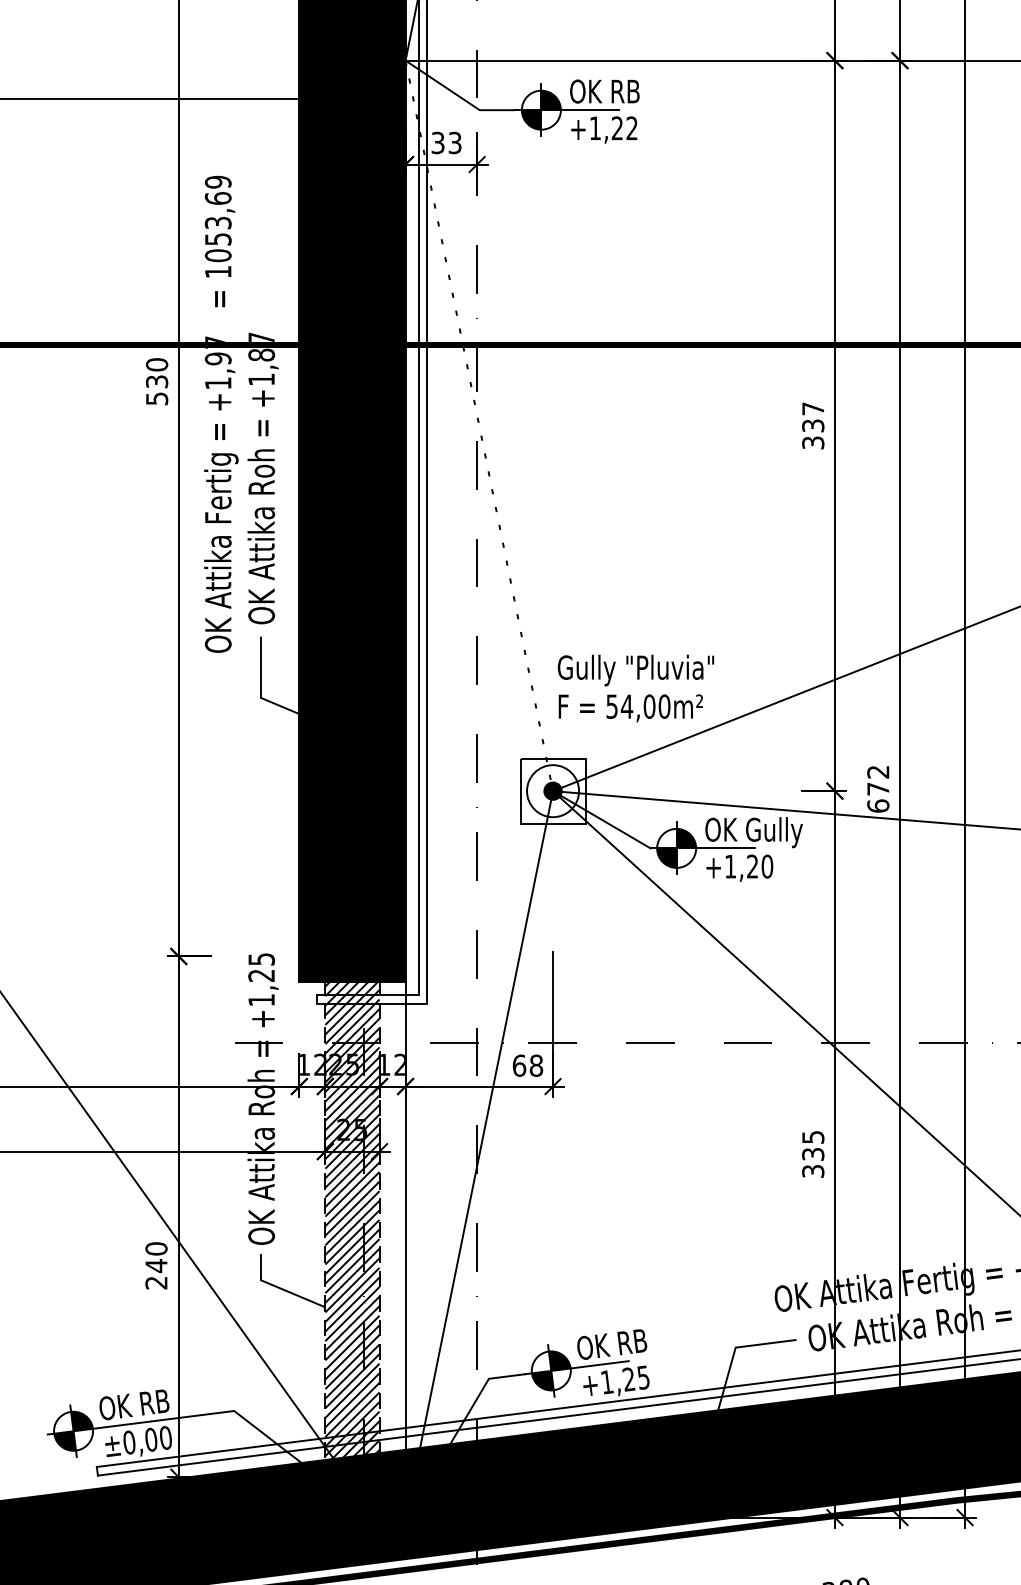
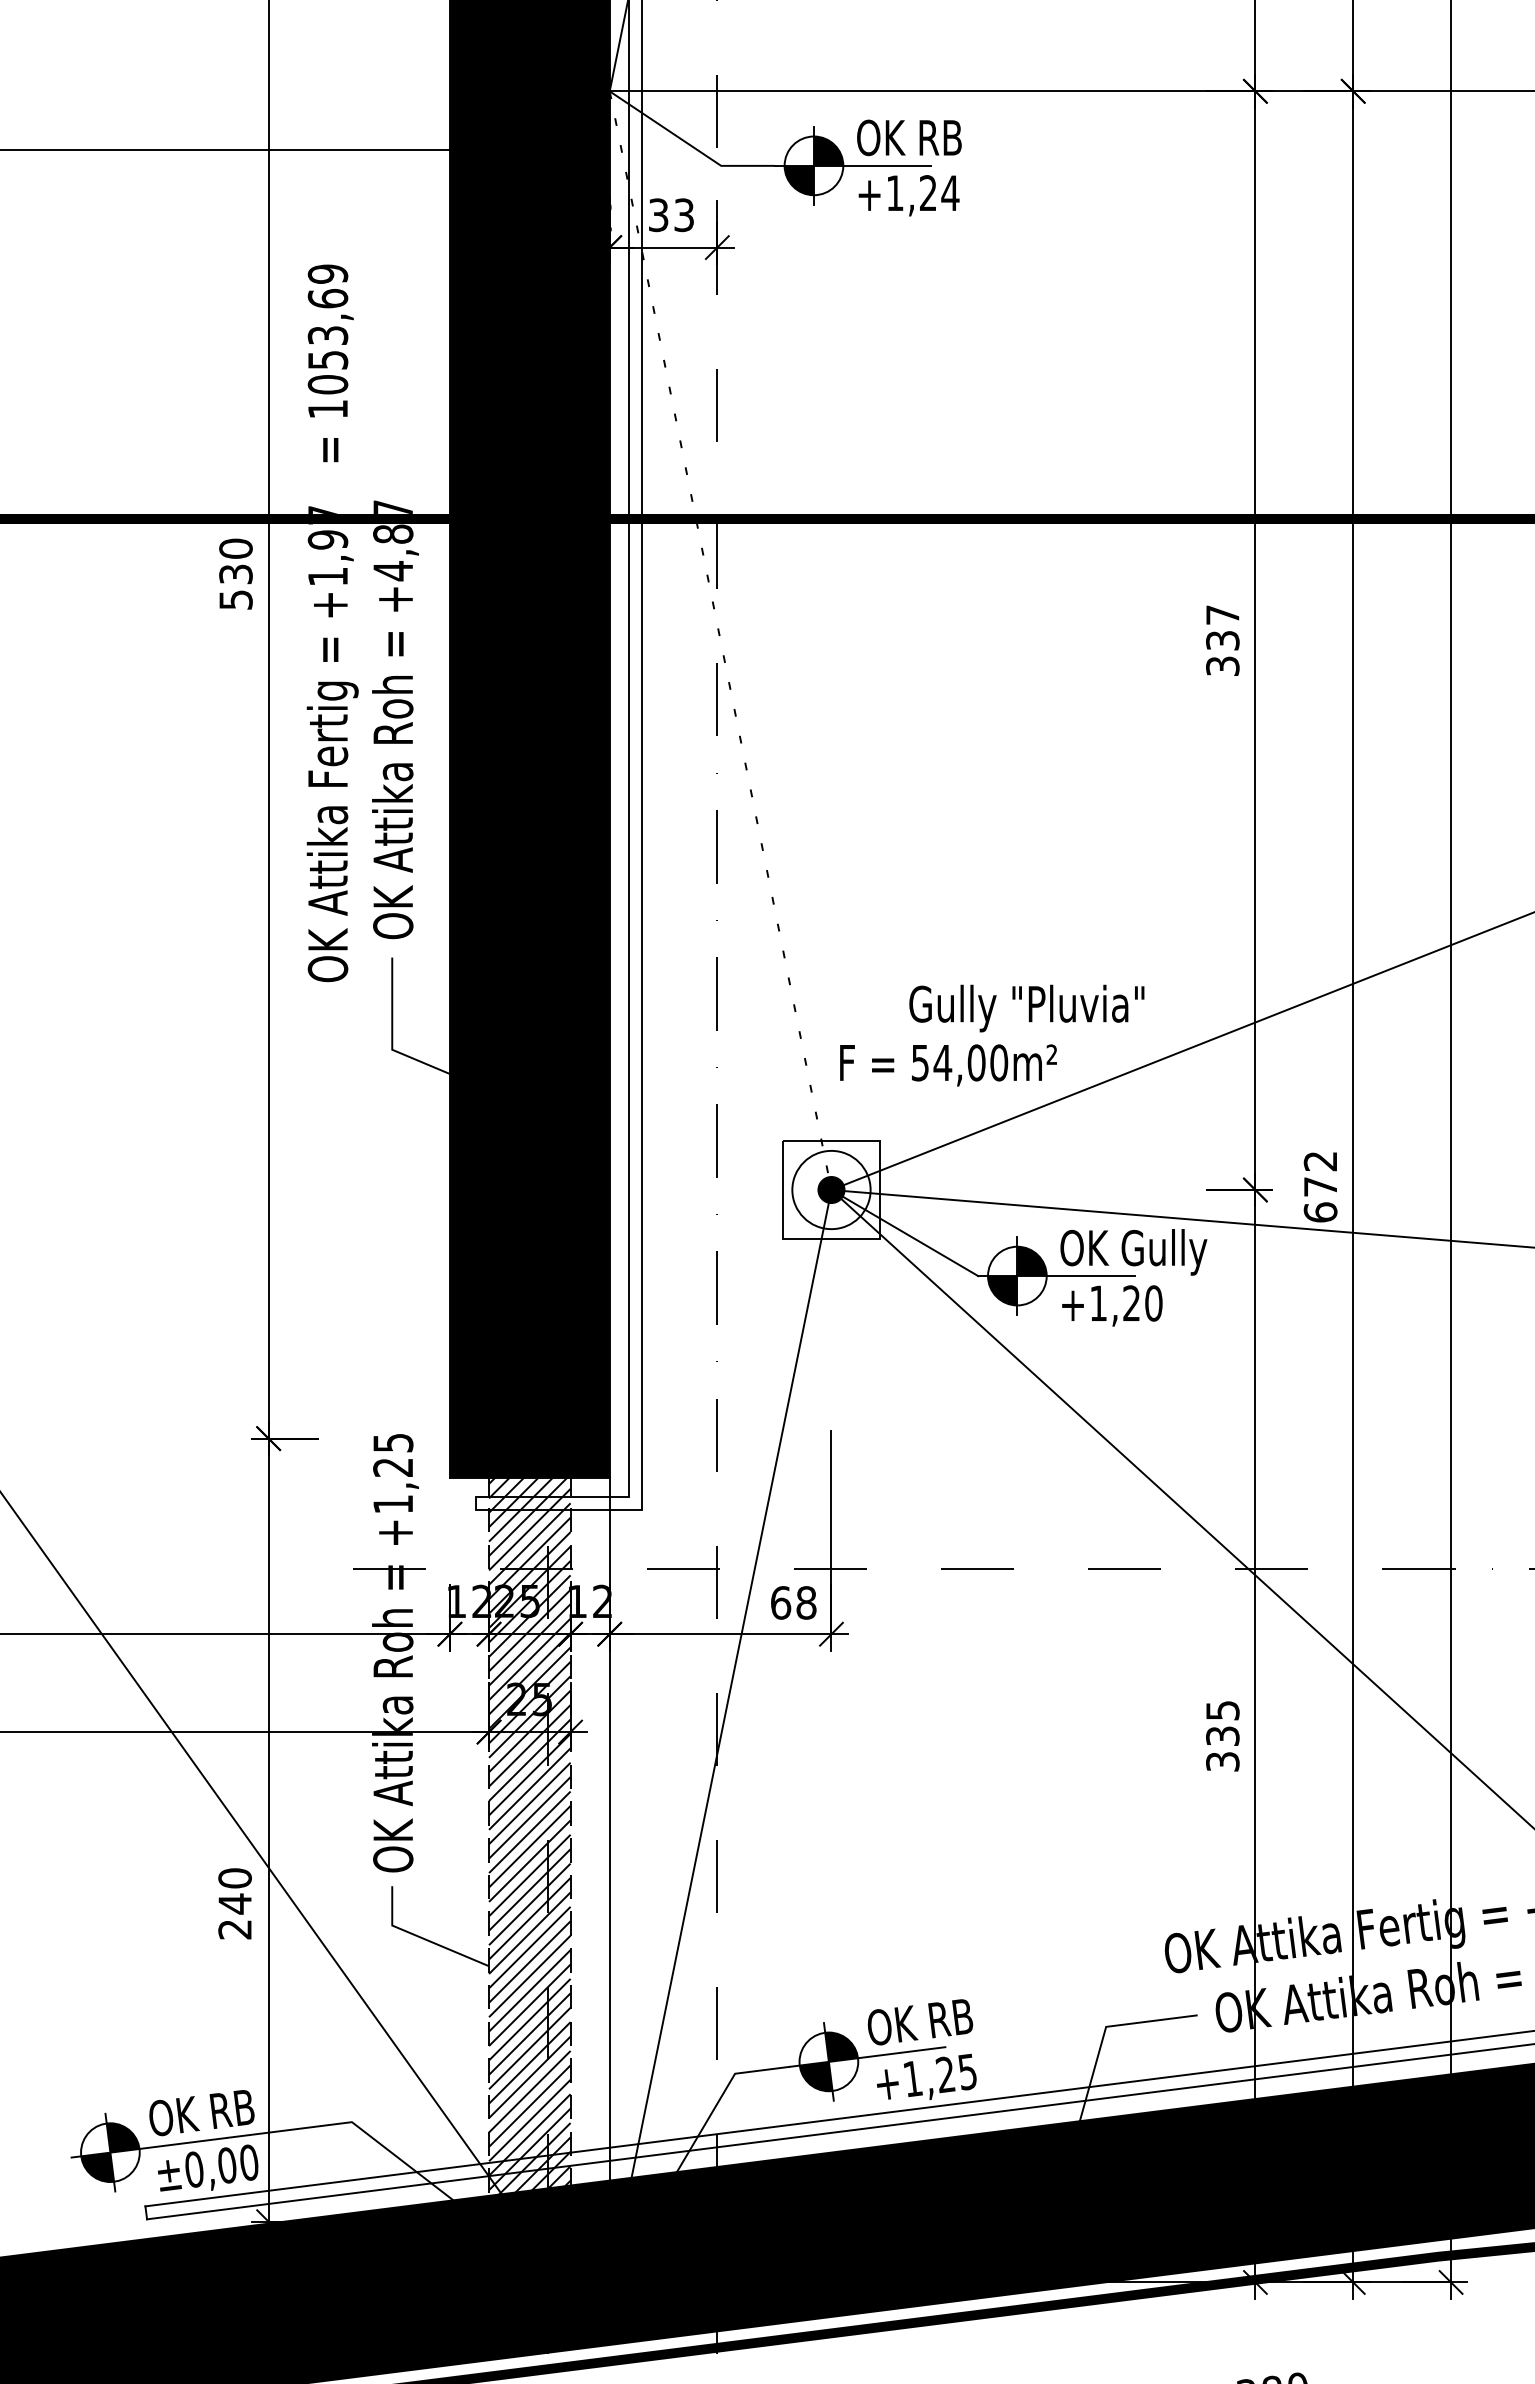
text: (632, 128) -> (950, 193), +1,22 -> +1,24
text: (261, 379) -> (393, 570), +1,87 -> +4,87
text: (635, 670) -> (1026, 1008), moved

